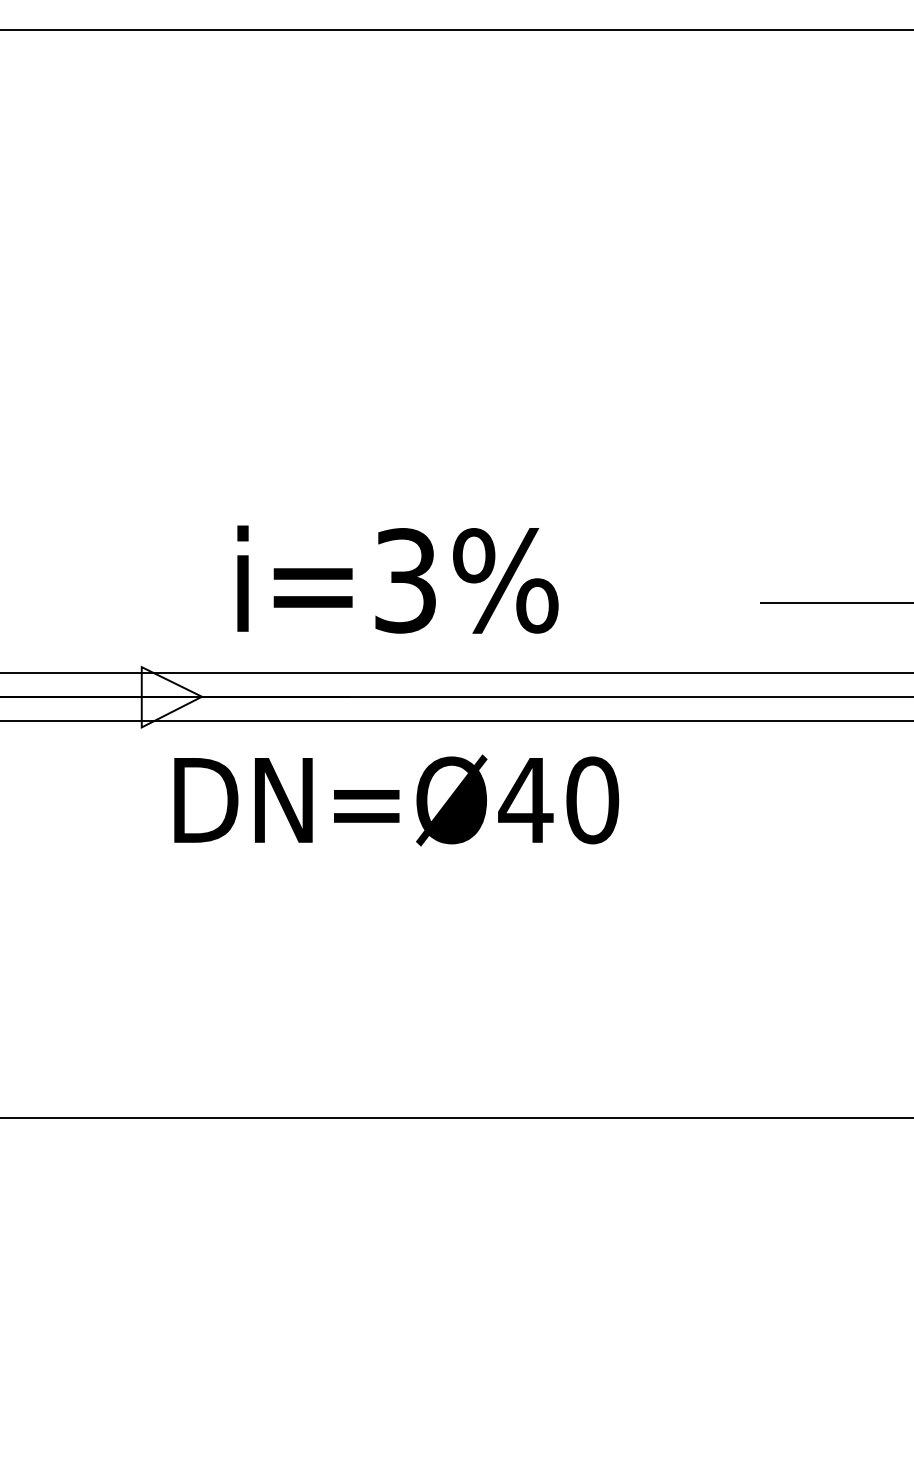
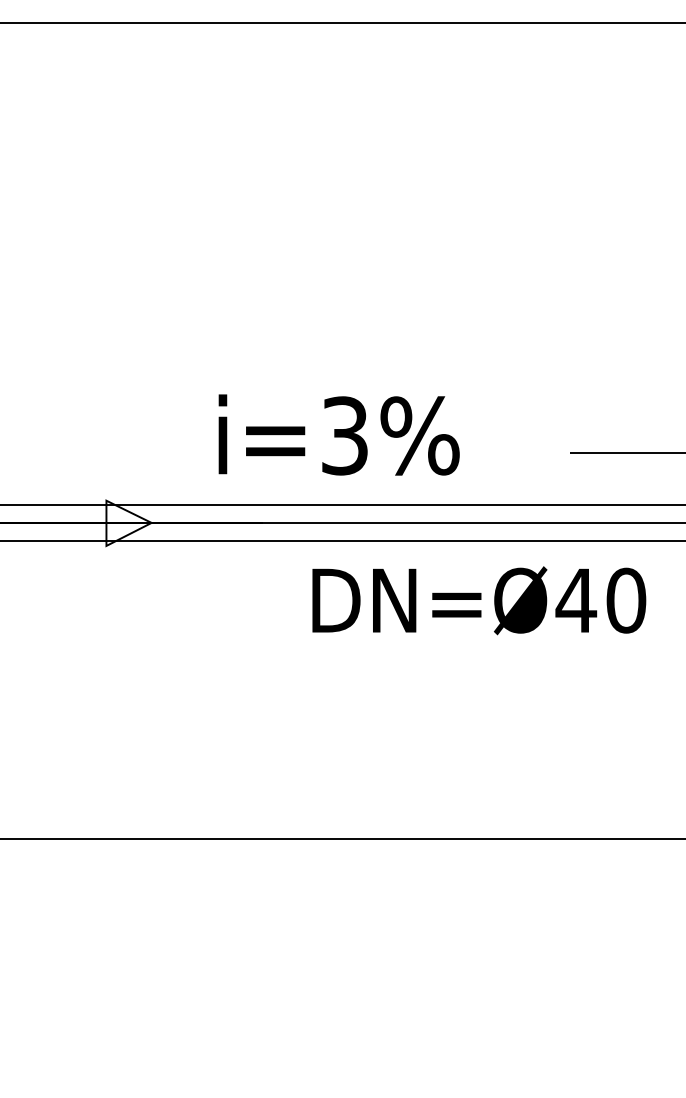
text: (397, 579) -> (338, 434), moved
text: (396, 800) -> (479, 600), moved

